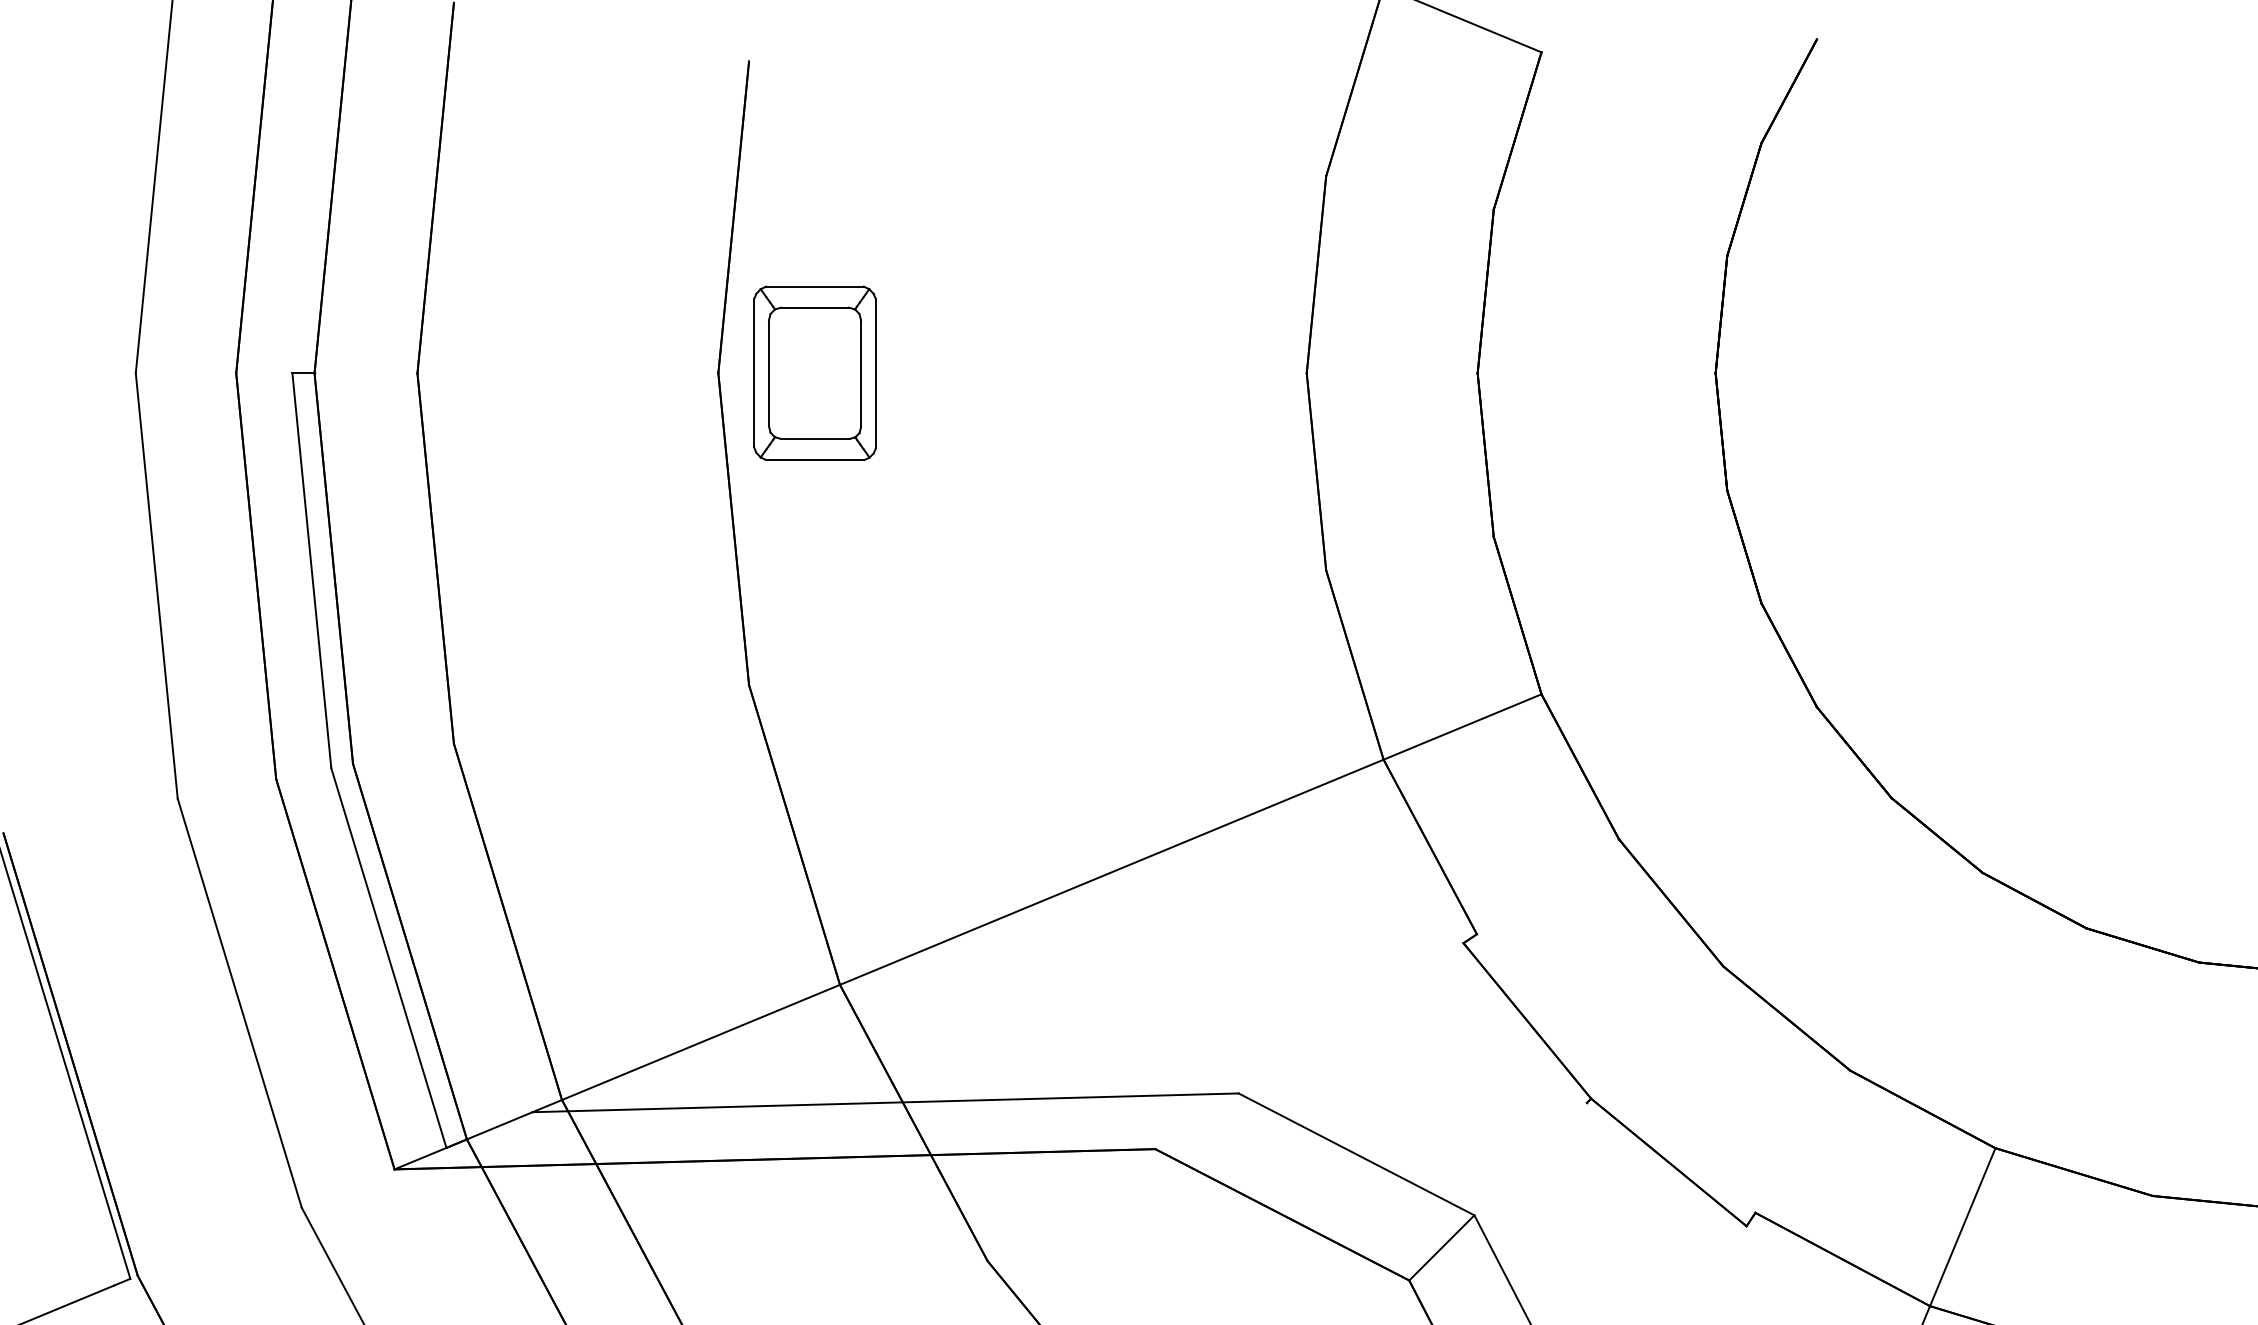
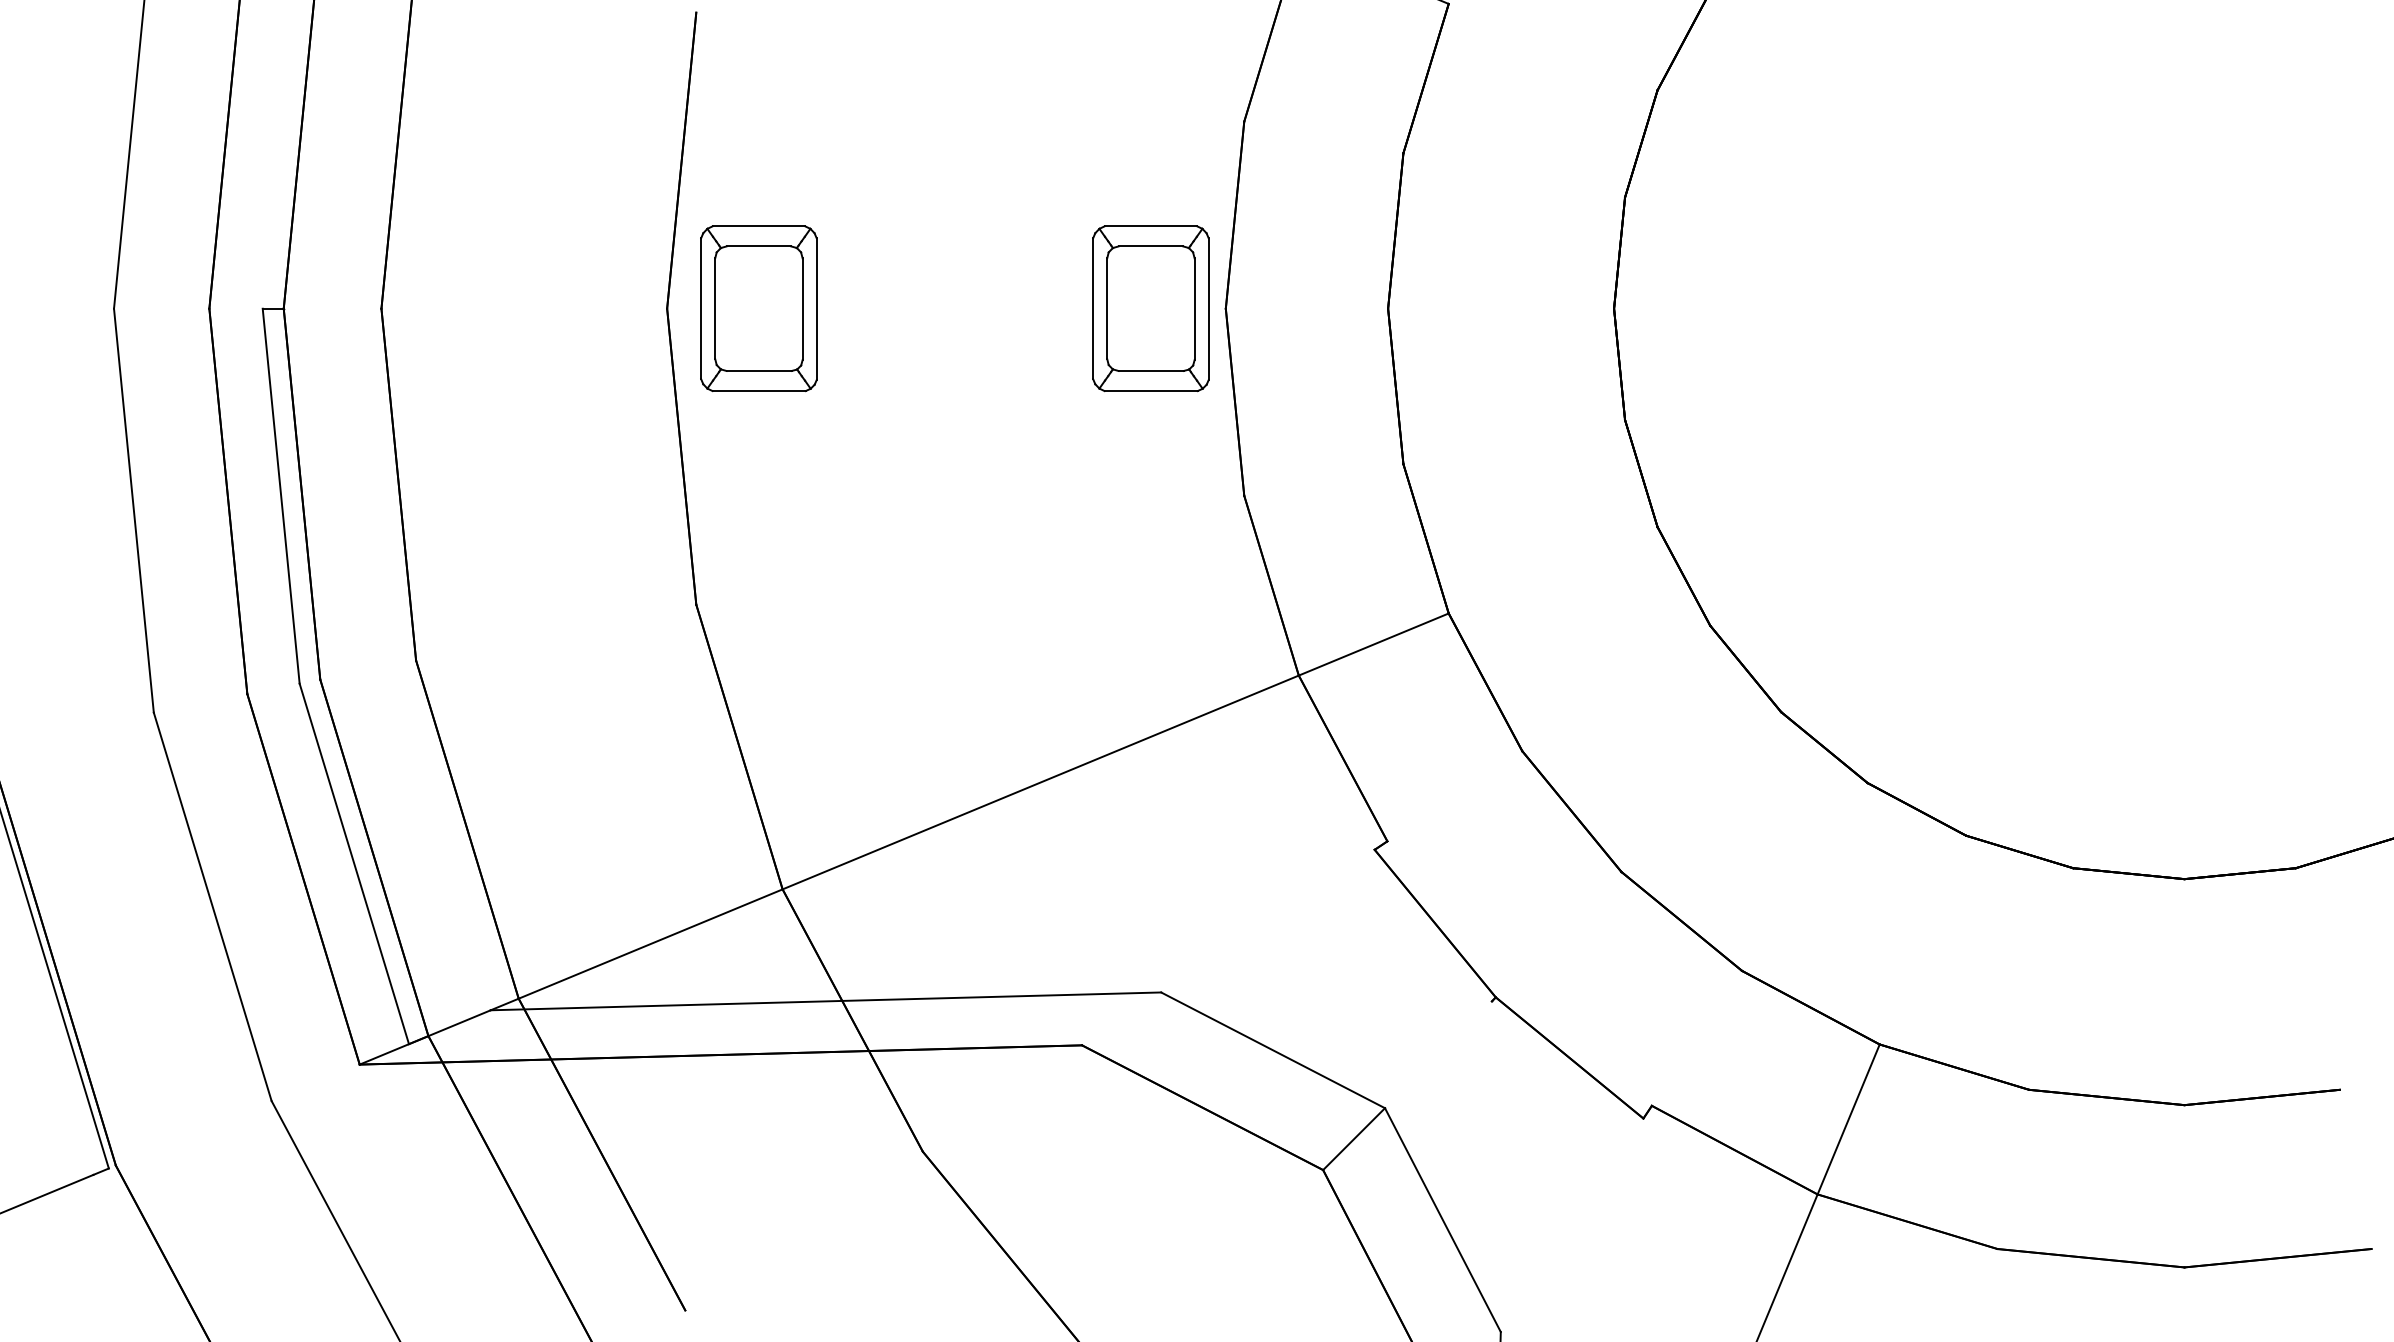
part: (1227, 373) -> (1150, 308), added

